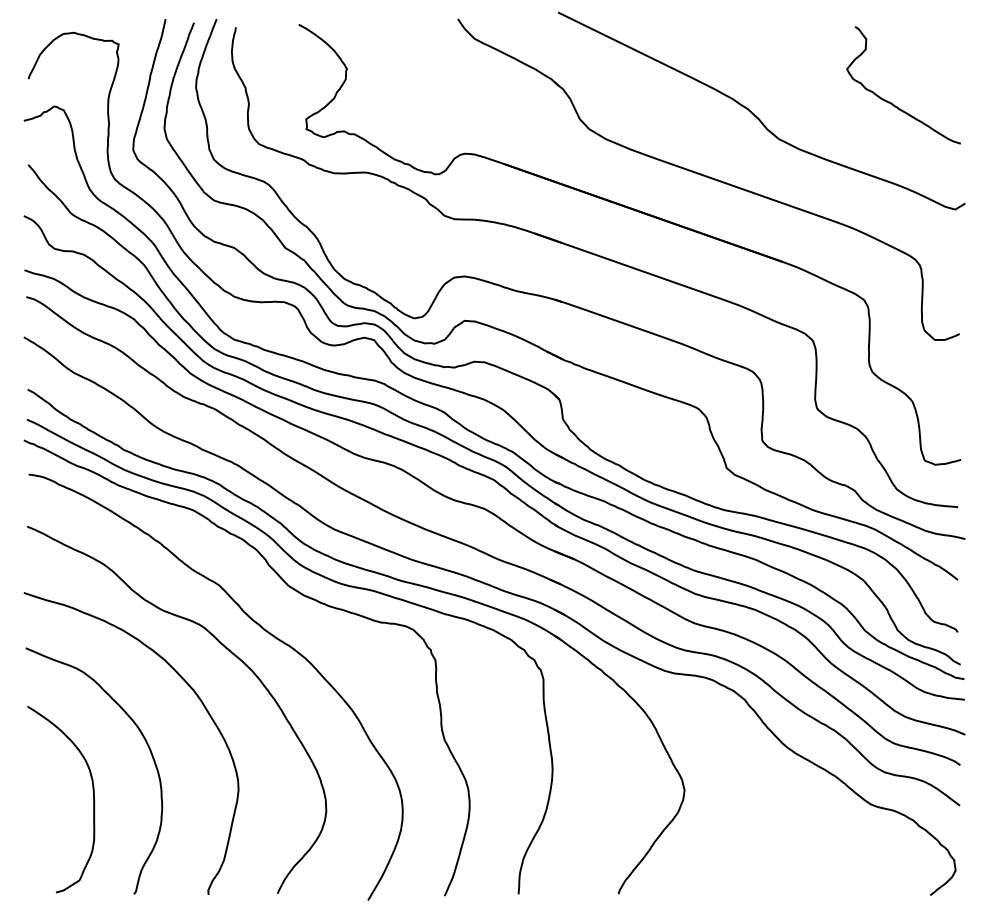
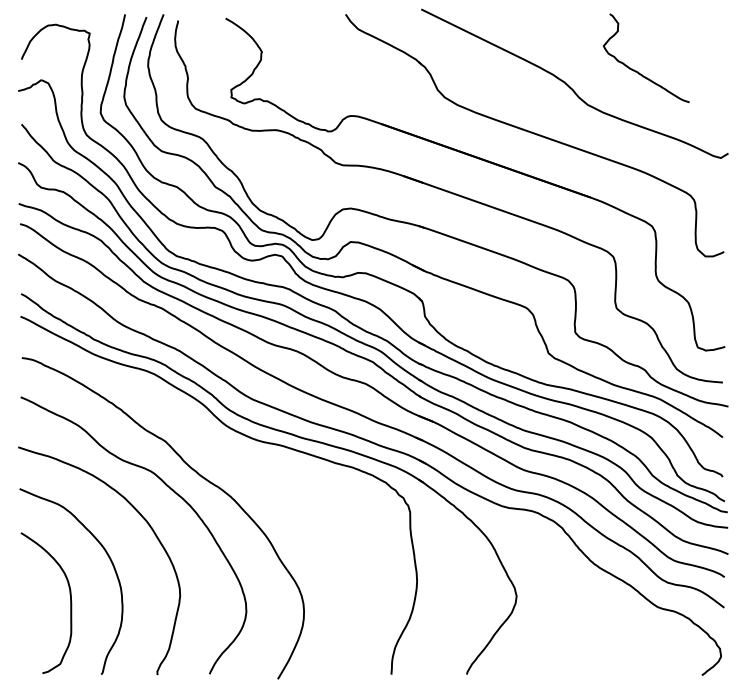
curve: (891, 102) -> (637, 71), moved
curve: (290, 588) -> (219, 443), removed

